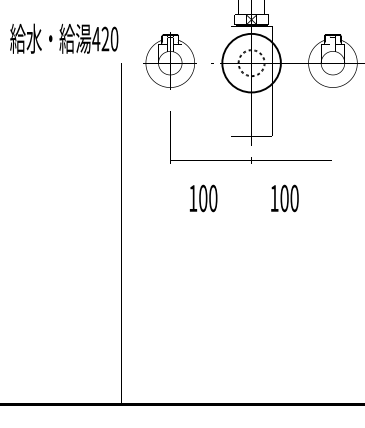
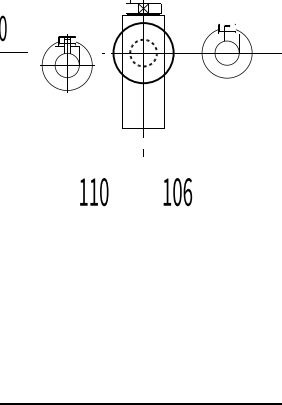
part: (169, 60) -> (66, 62), moved
text: (294, 197) -> (187, 191), 100 -> 106
text: (203, 198) -> (94, 192), 100 -> 110

